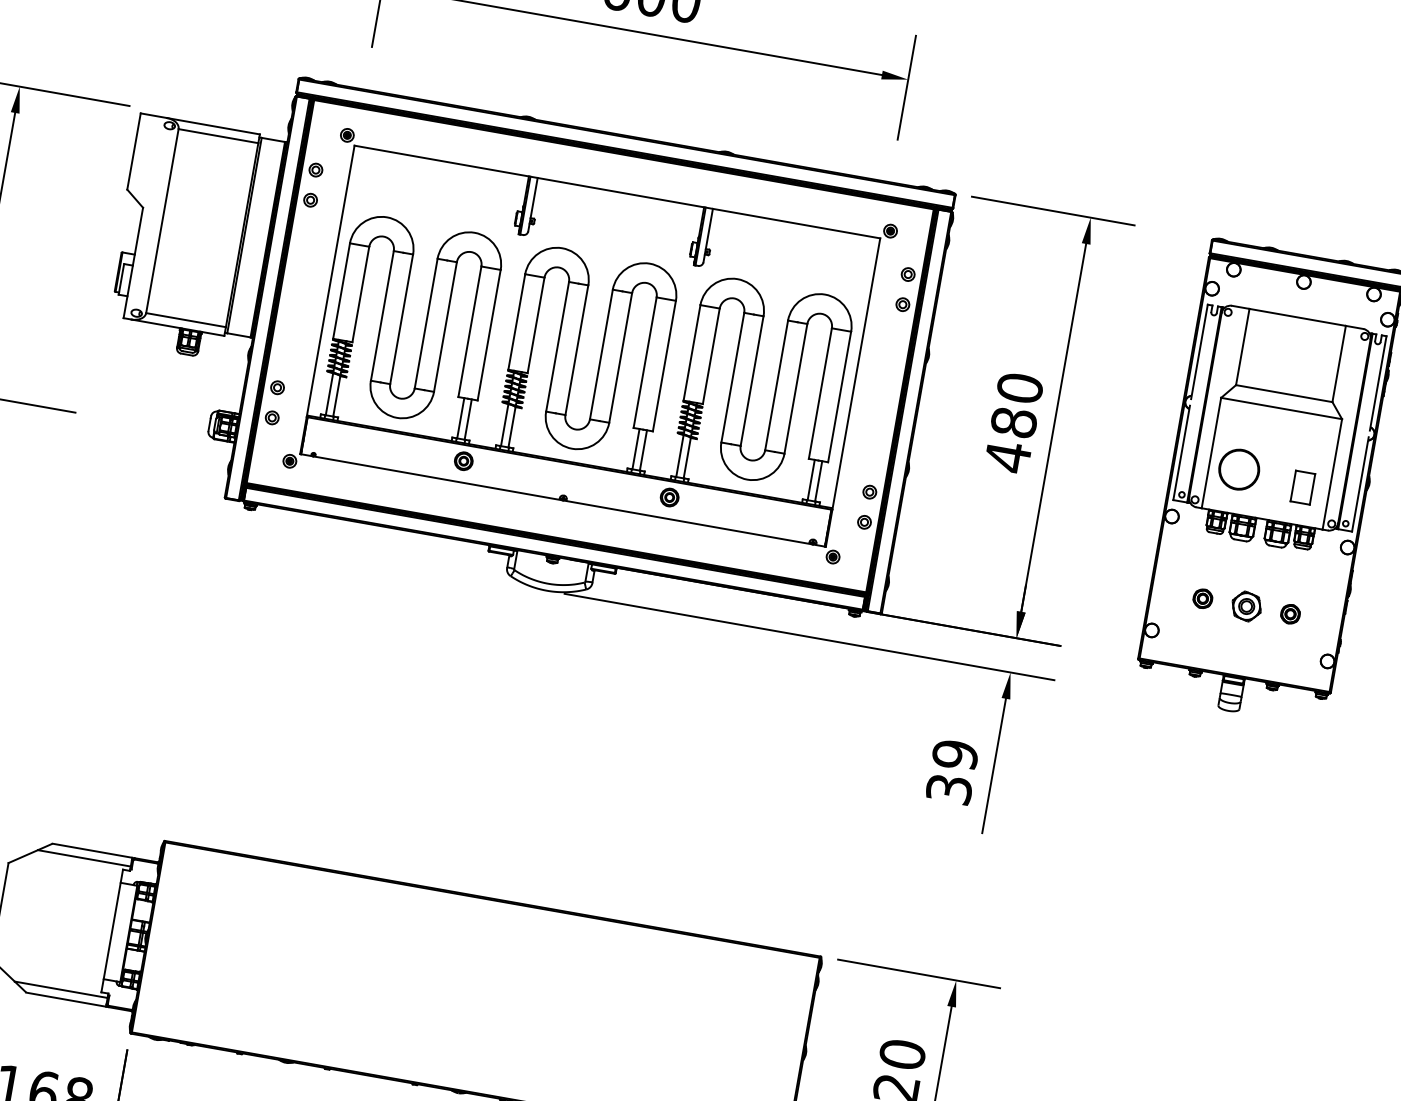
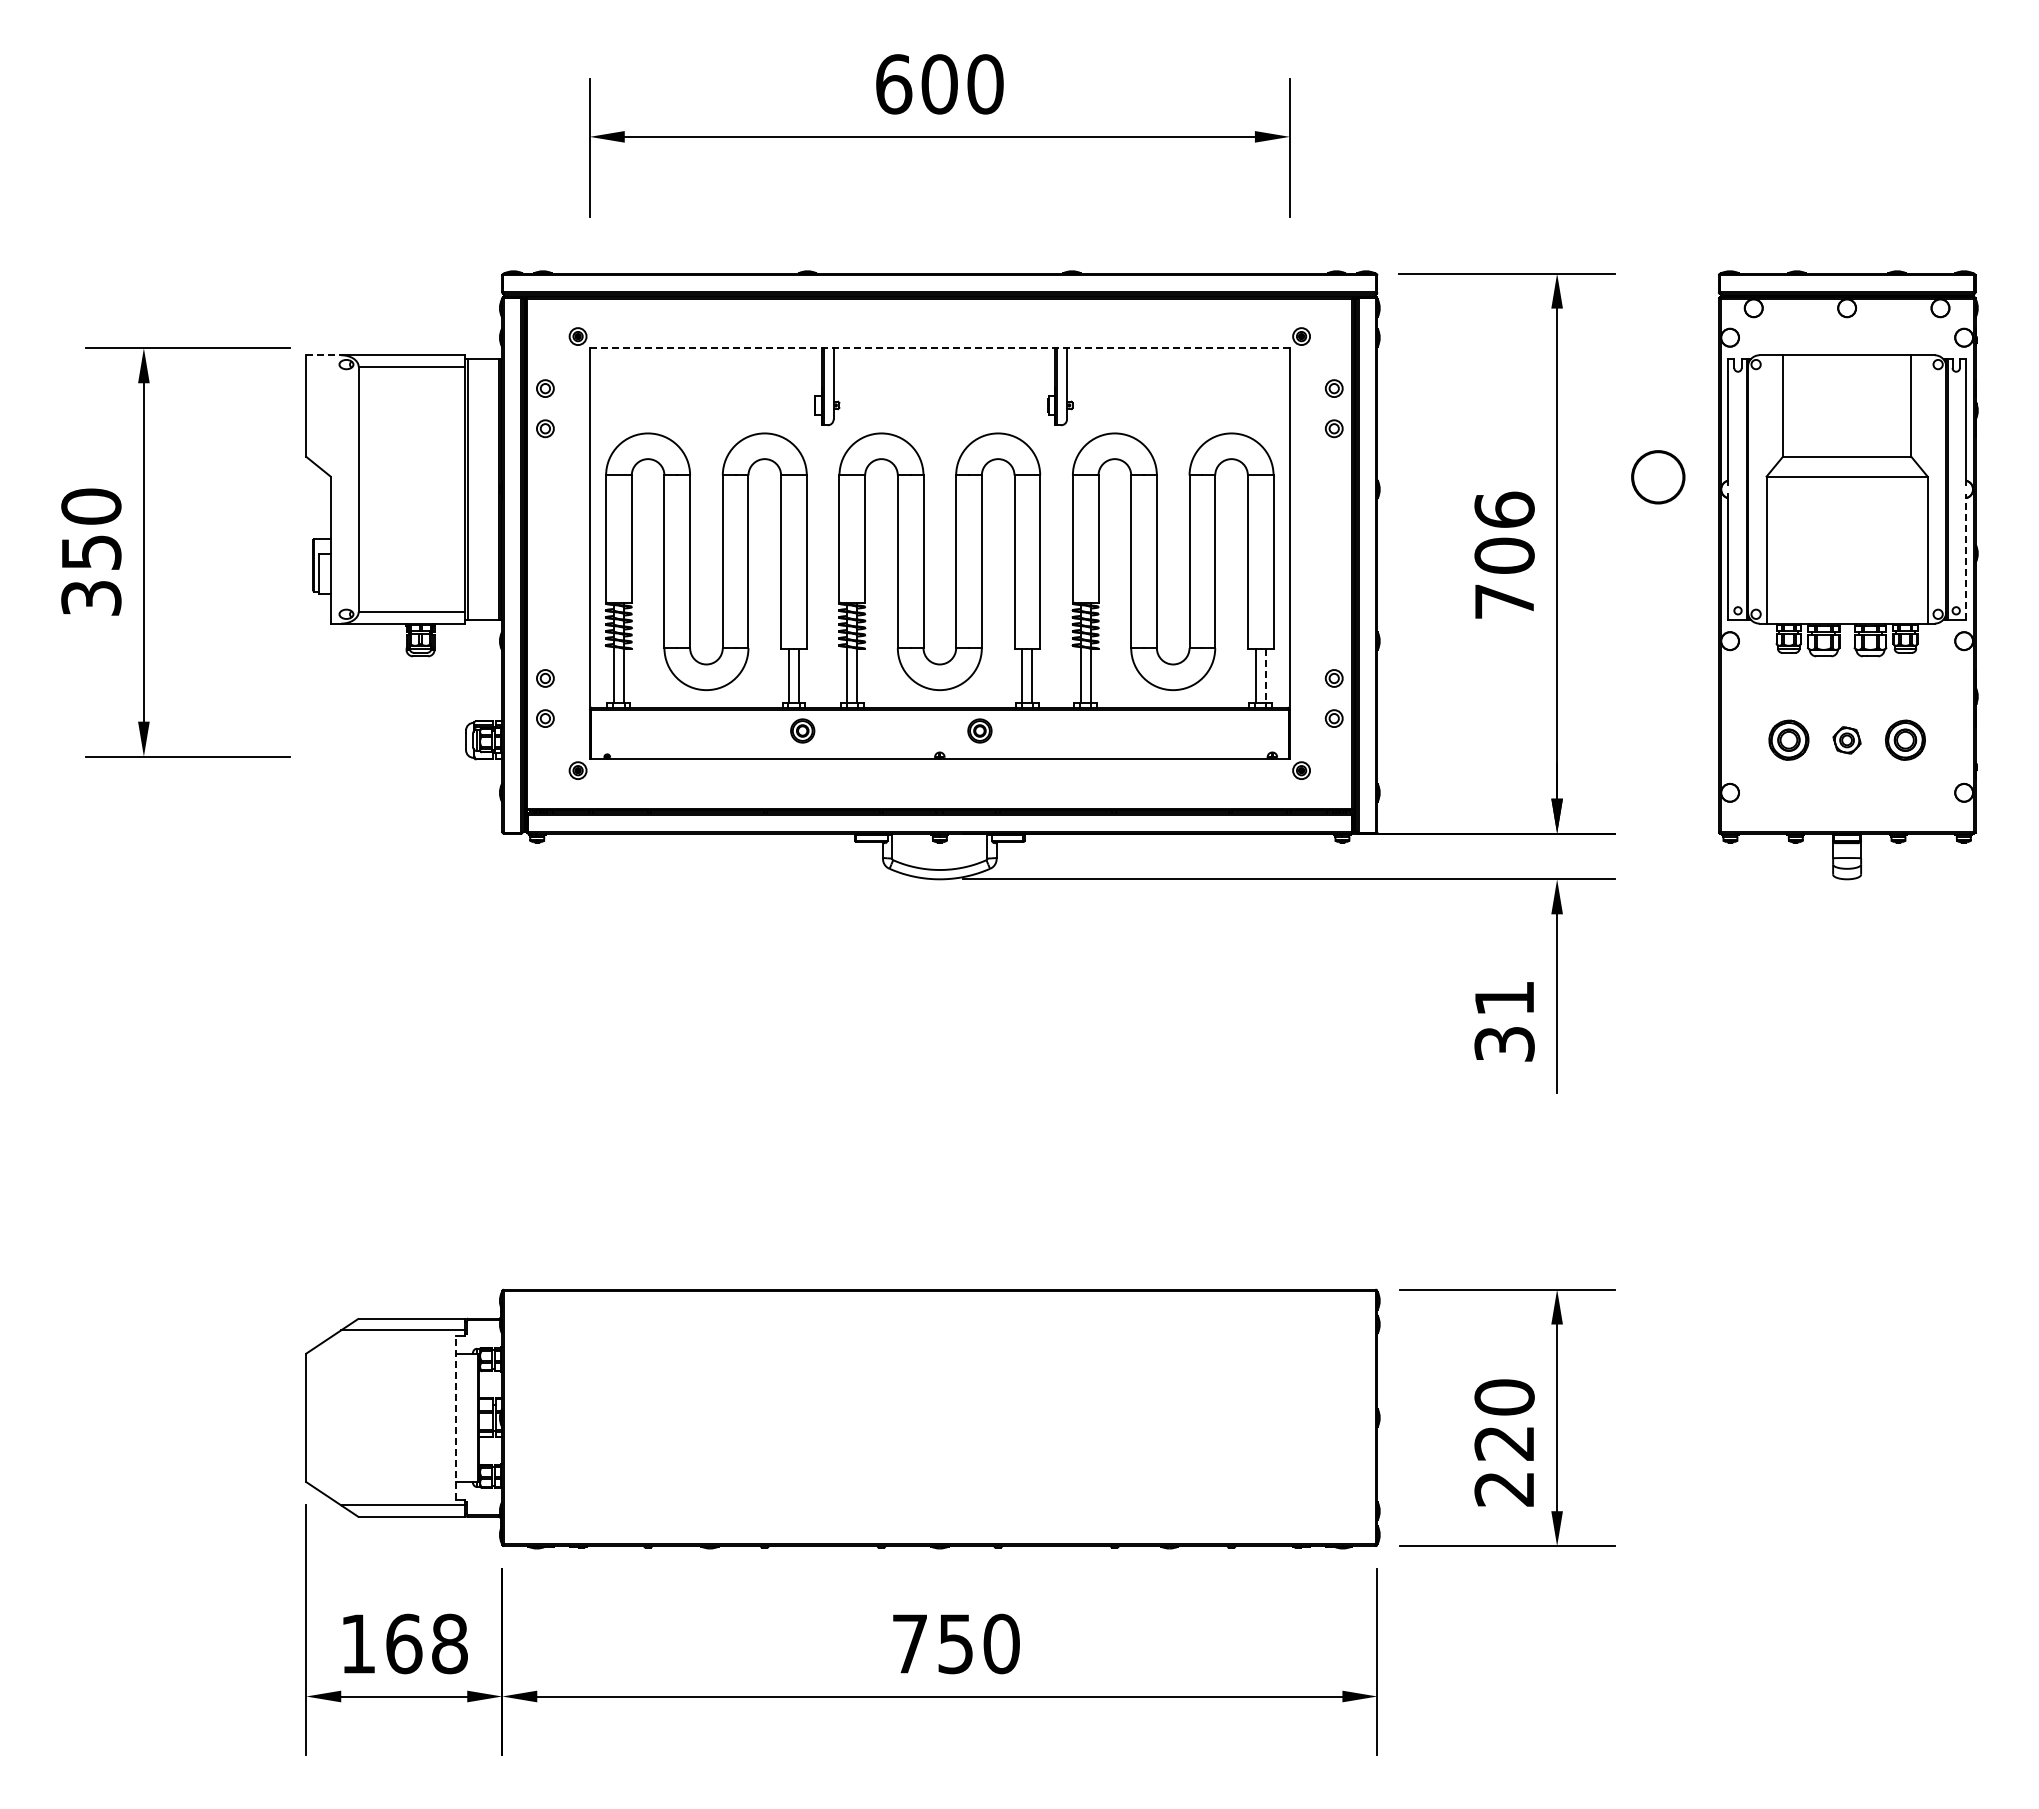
line: (153, 115) -> (323, 355), solid -> dashed
line: (617, 192) -> (940, 348), solid -> dashed
text: (1013, 422) -> (1504, 555), 480 -> 706
circle: (1239, 469) -> (1658, 477), moved
line: (818, 481) -> (1265, 676), solid -> dashed
line: (1360, 484) -> (1966, 556), solid -> dashed
part: (1302, 487) -> (1892, 573), removed
part: (669, 497) -> (979, 730), moved
part: (1202, 598) -> (1788, 740), size x1.6
part: (1246, 606) -> (1846, 740), size x0.7
part: (1290, 614) -> (1905, 740), size x1.6
text: (955, 755) -> (1504, 998), 39 -> 31
line: (112, 930) -> (455, 1417), solid -> dashed

